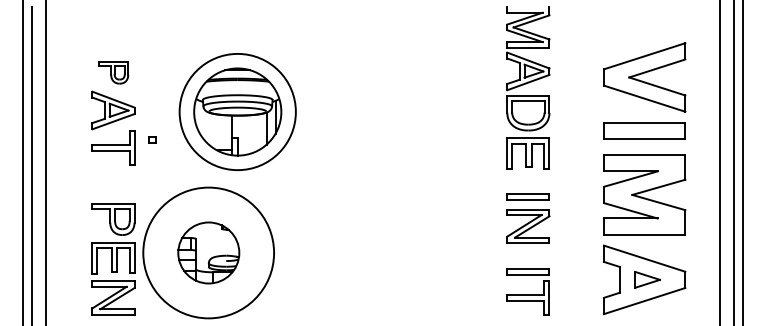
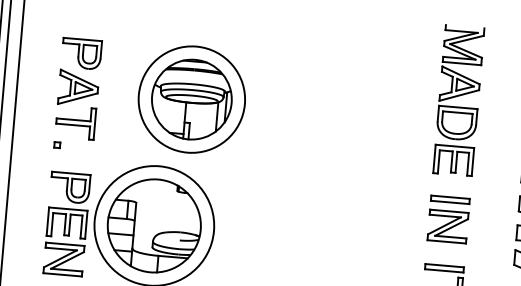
part: (113, 72) -> (81, 53), size x1.43
part: (152, 139) -> (57, 144), moved
part: (208, 252) -> (154, 225), size x1.67

